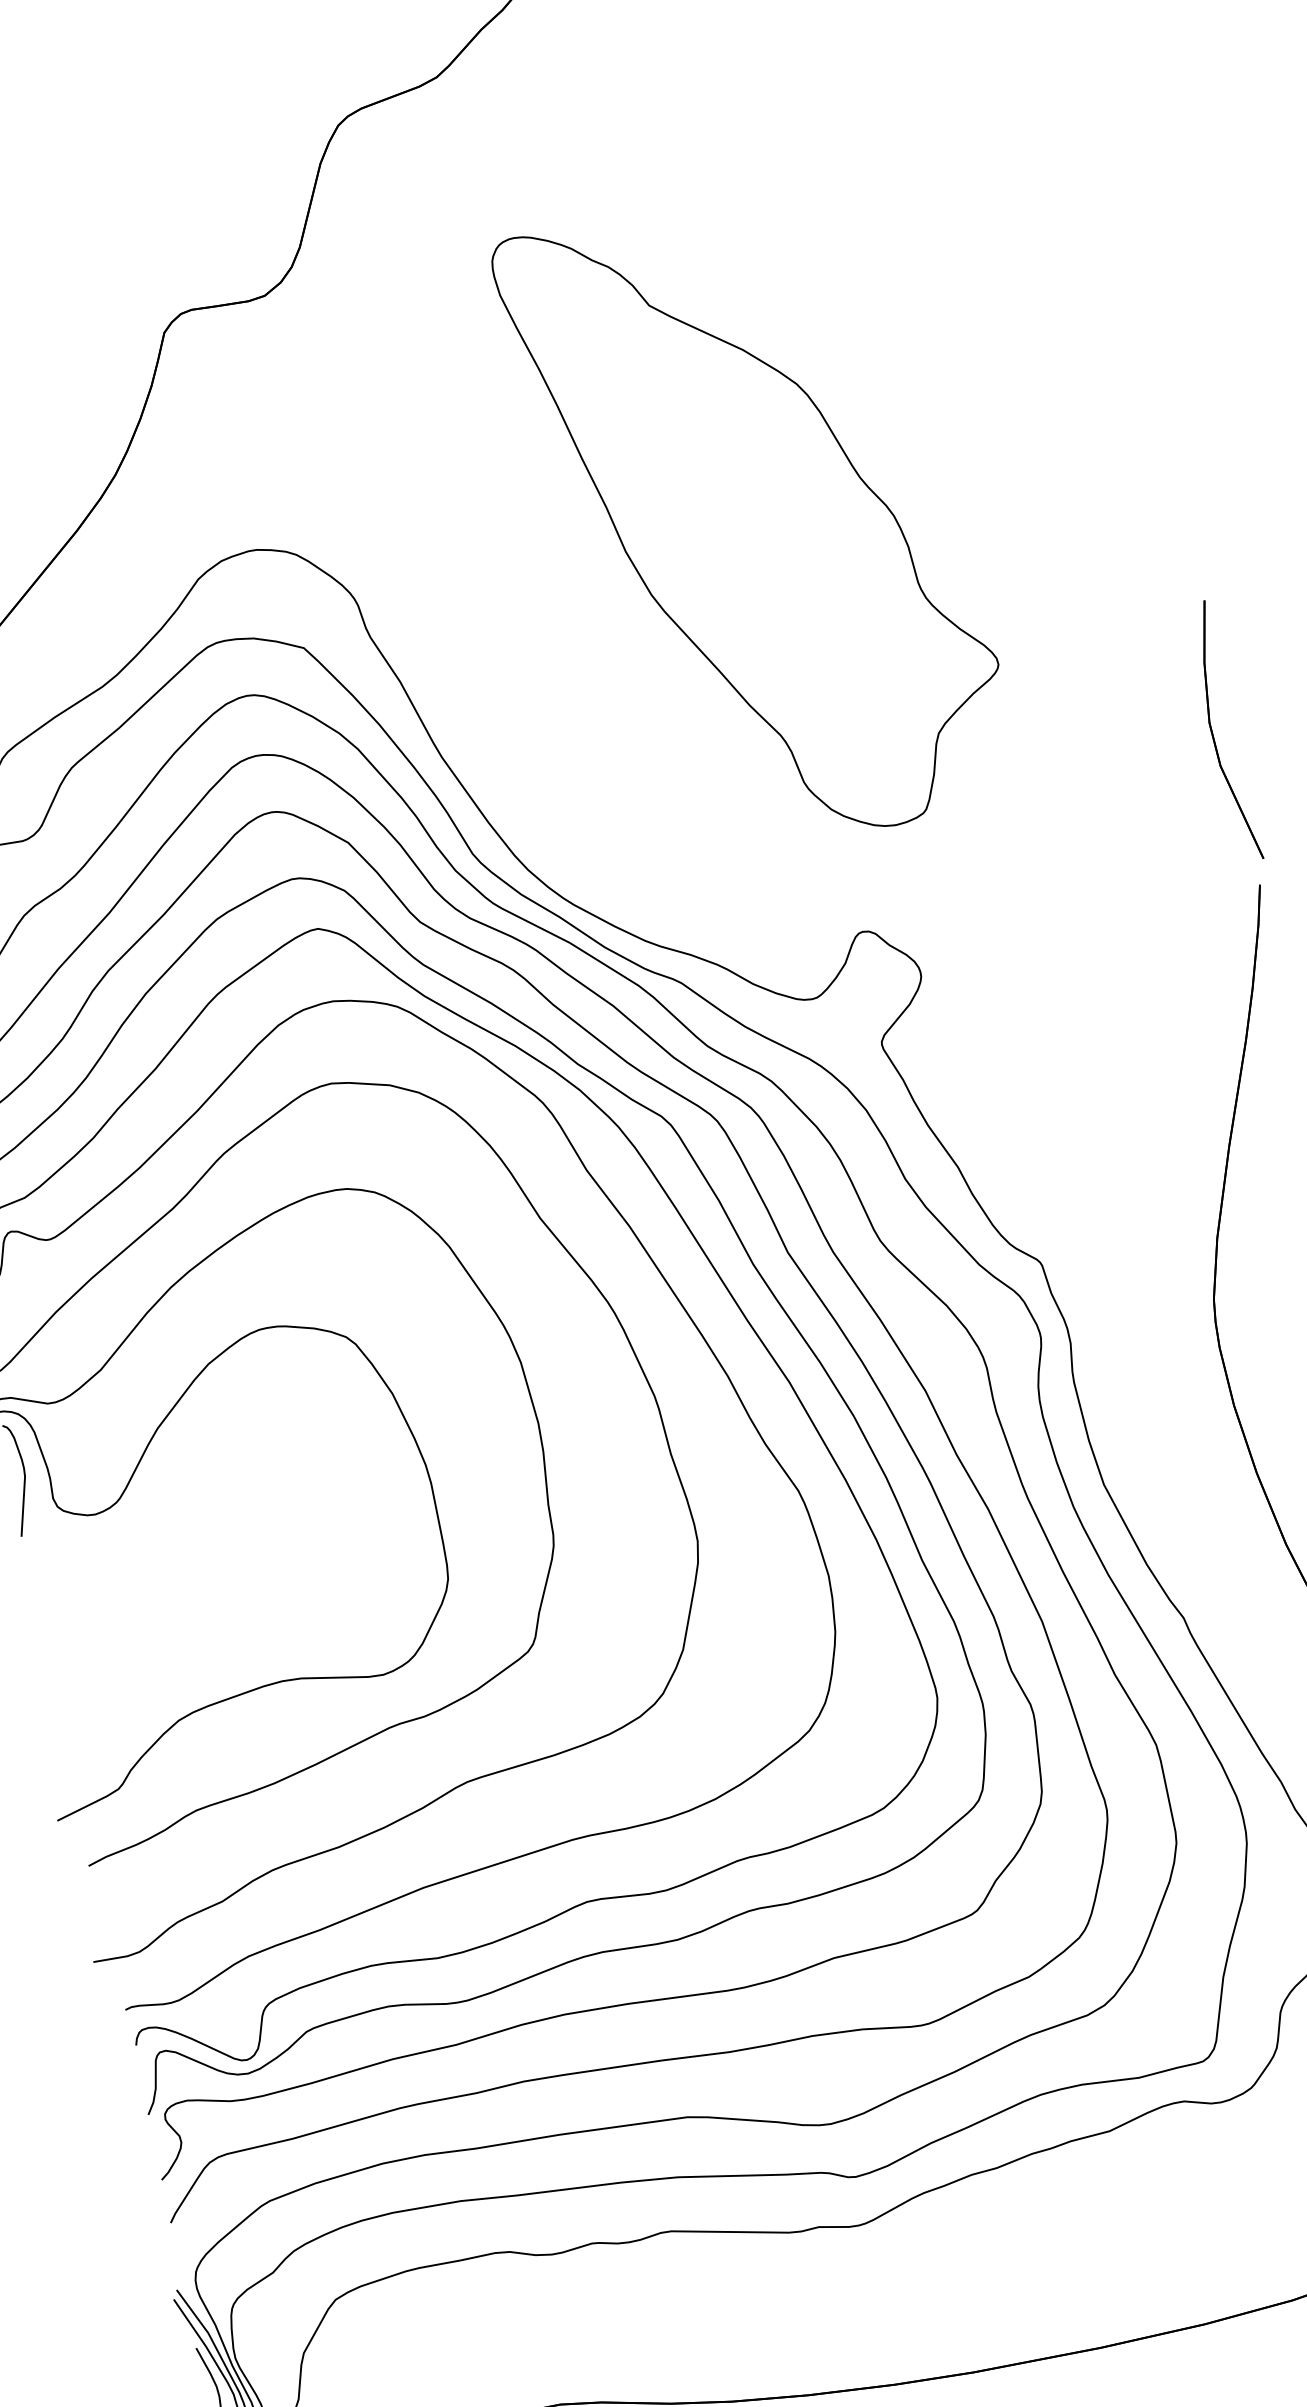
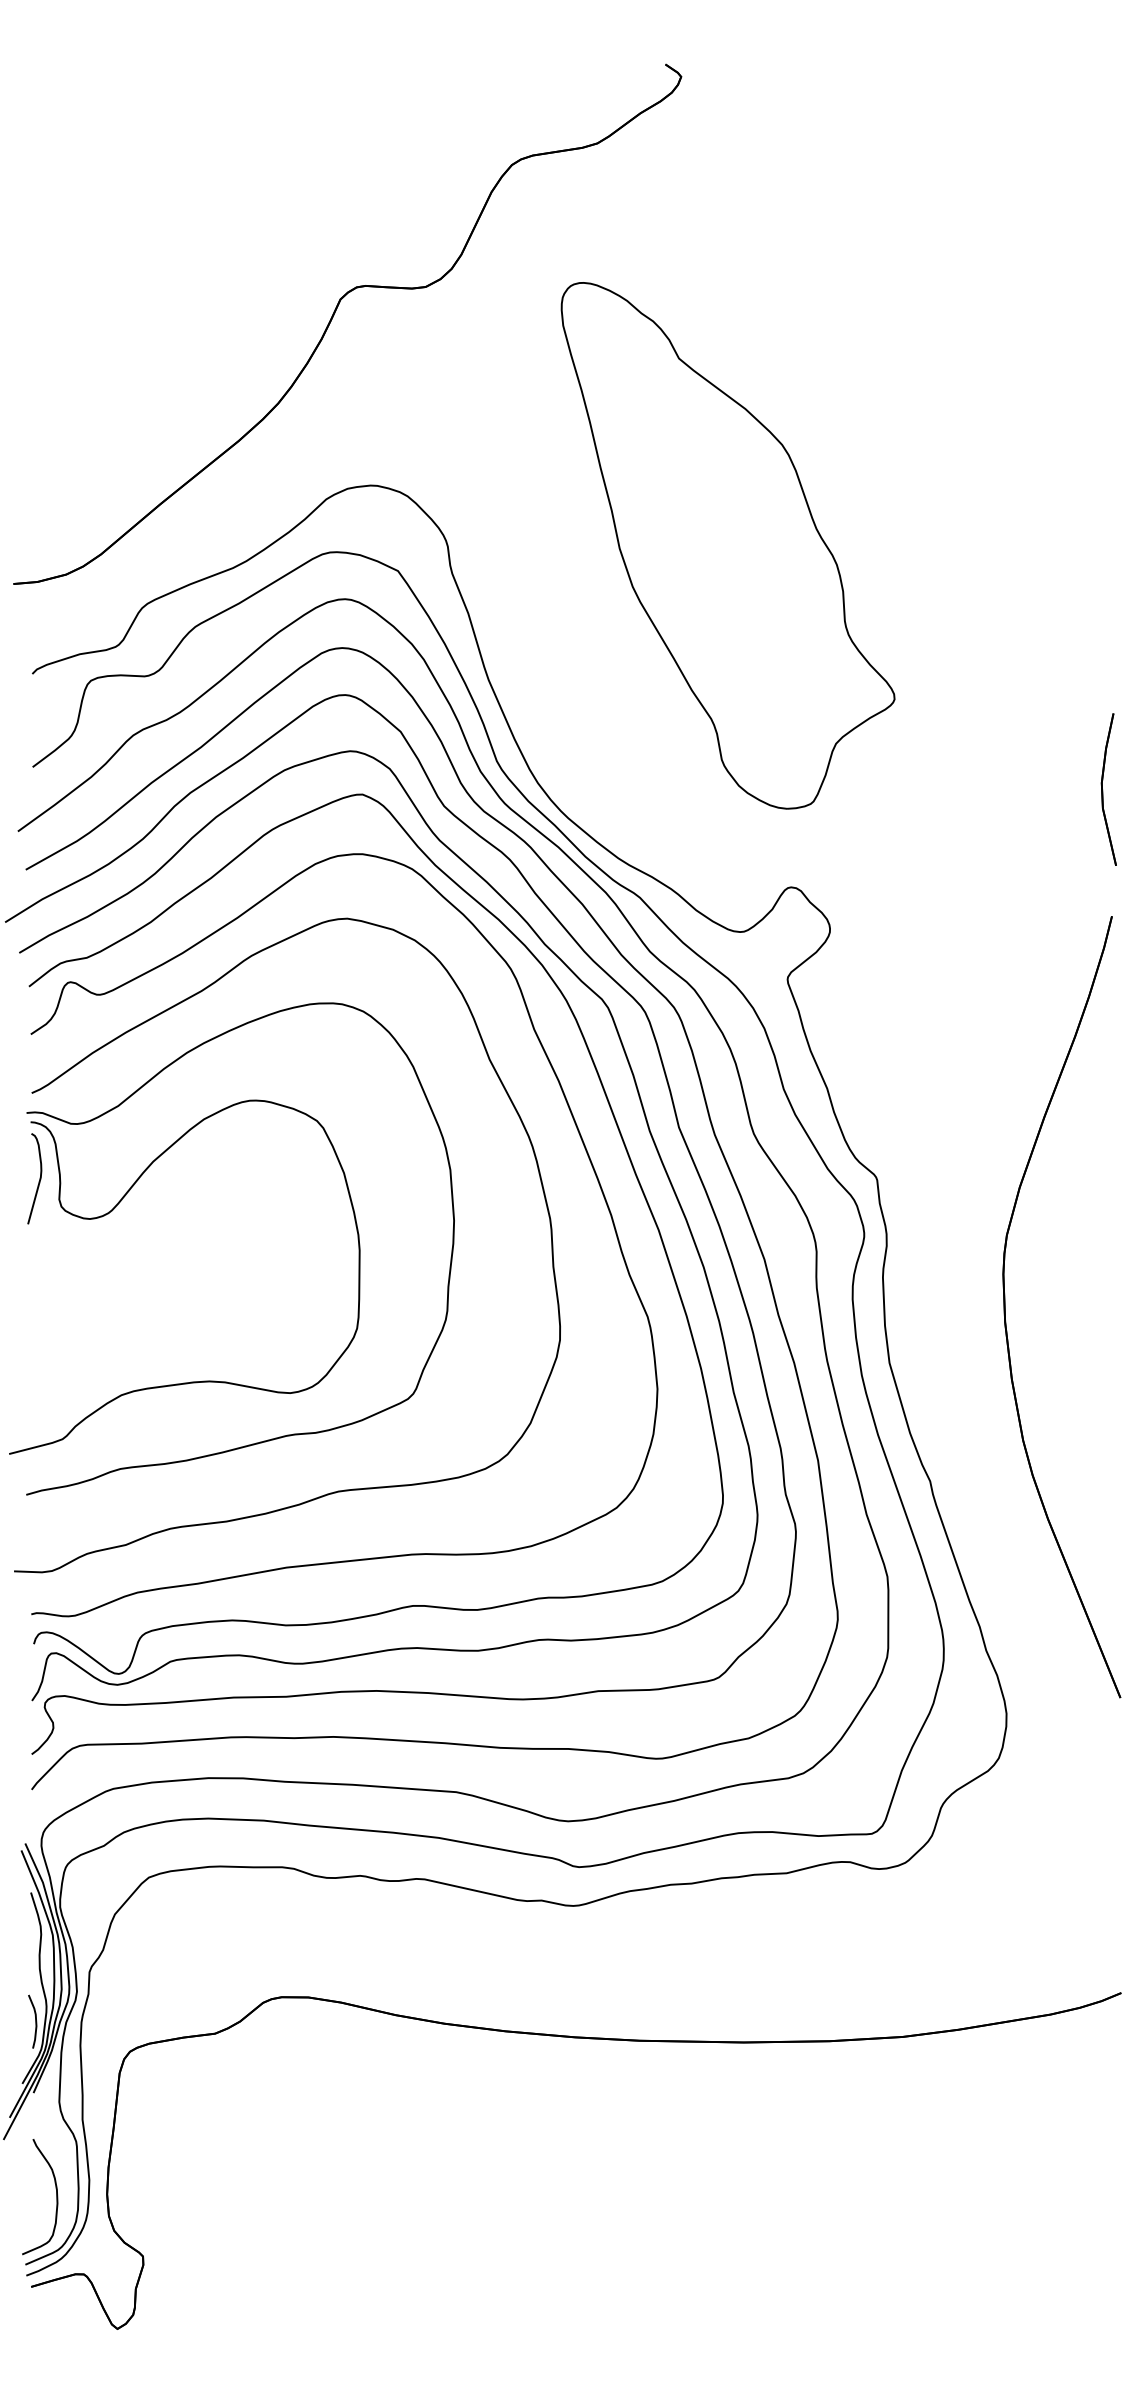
part: (756, 520) -> (727, 545), moved
part: (1223, 731) -> (1108, 789), size x0.71

